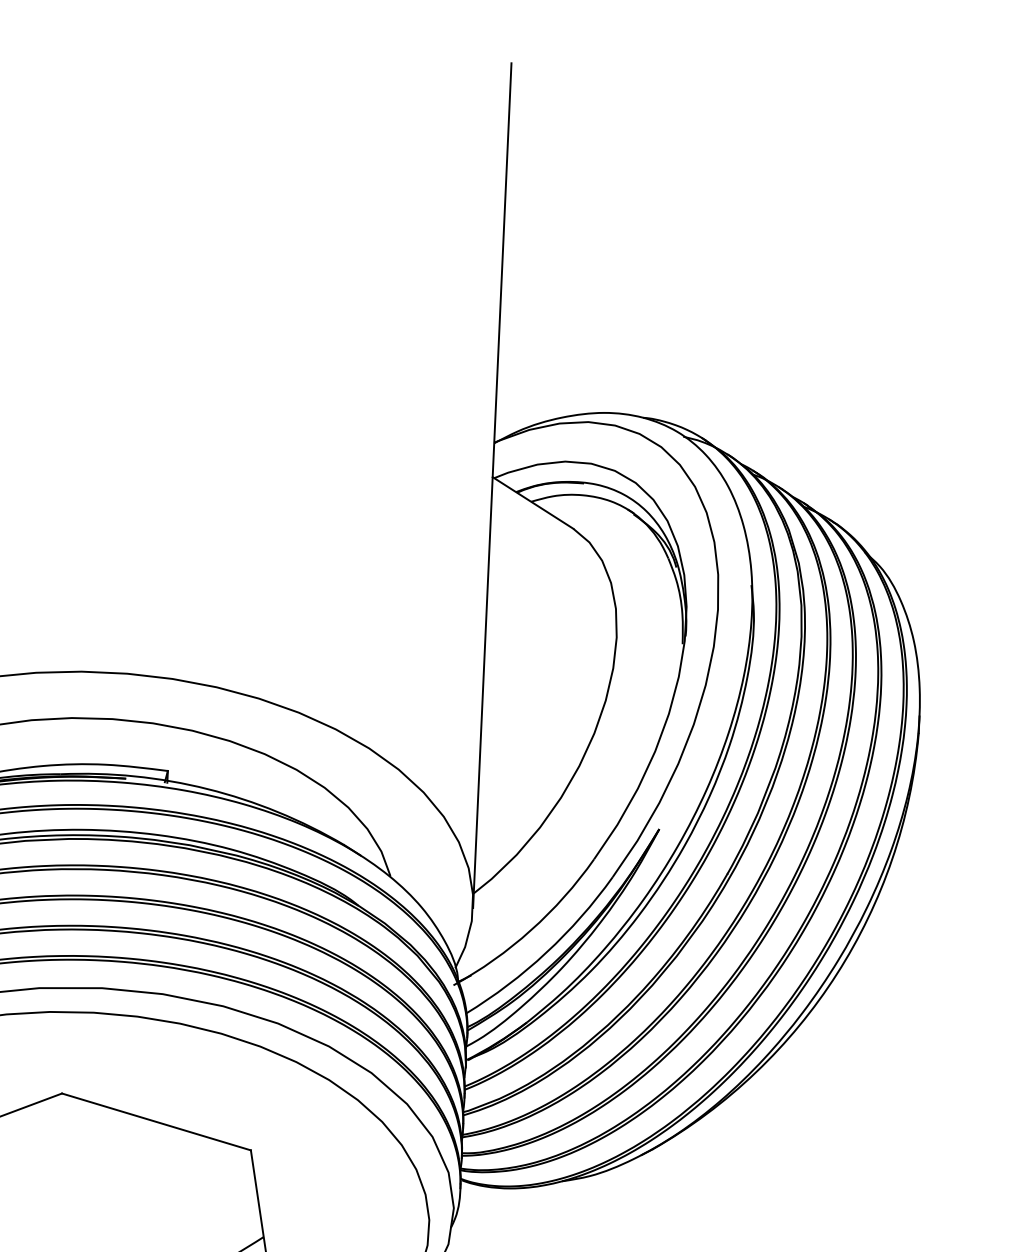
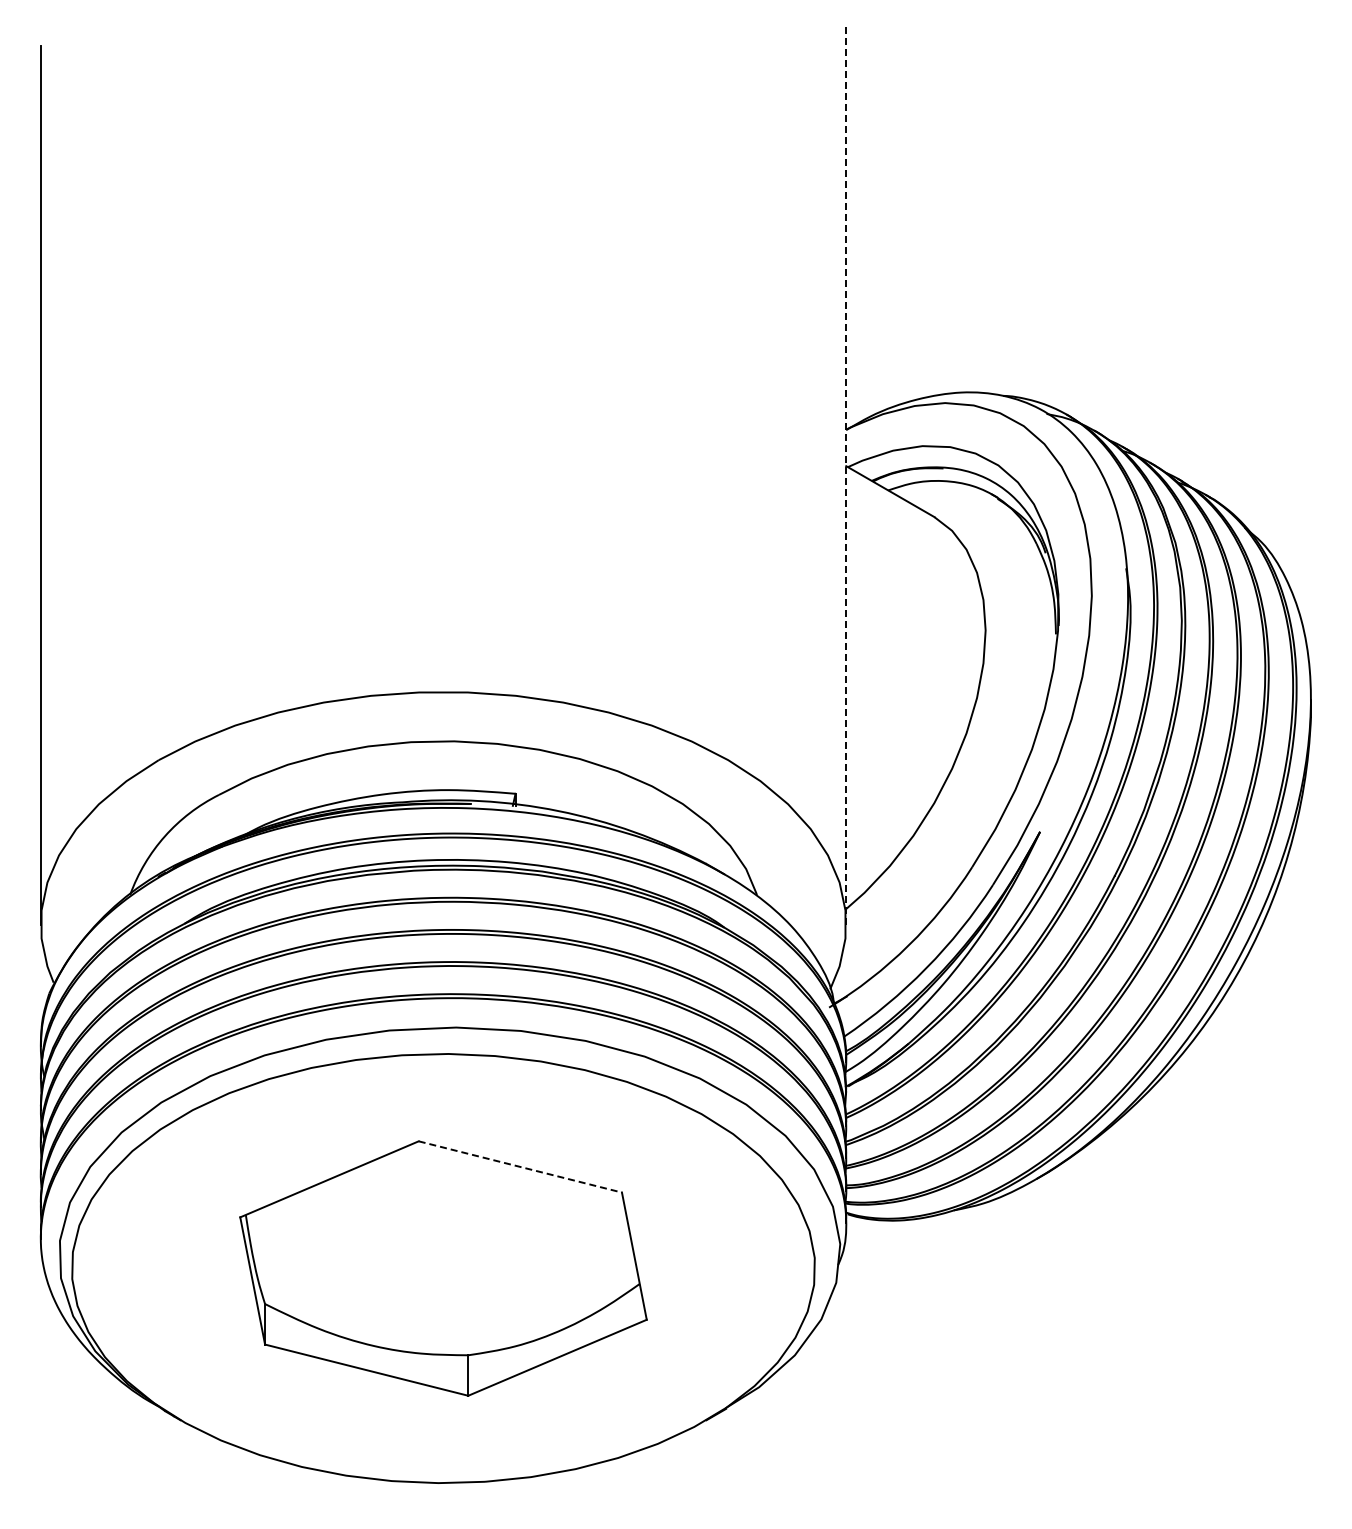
line: (492, 485) -> (846, 474), solid -> dashed
line: (156, 1121) -> (520, 1166), solid -> dashed

